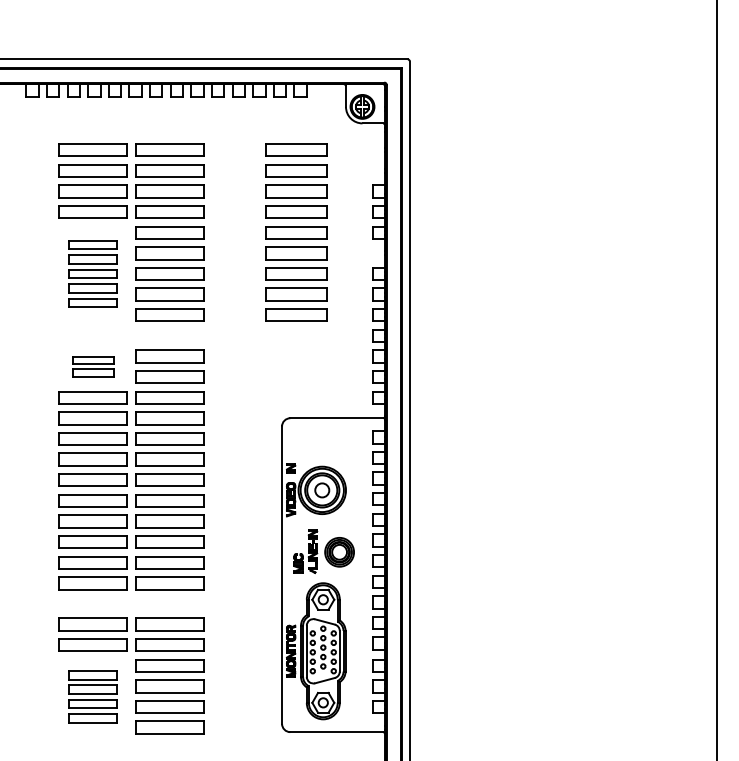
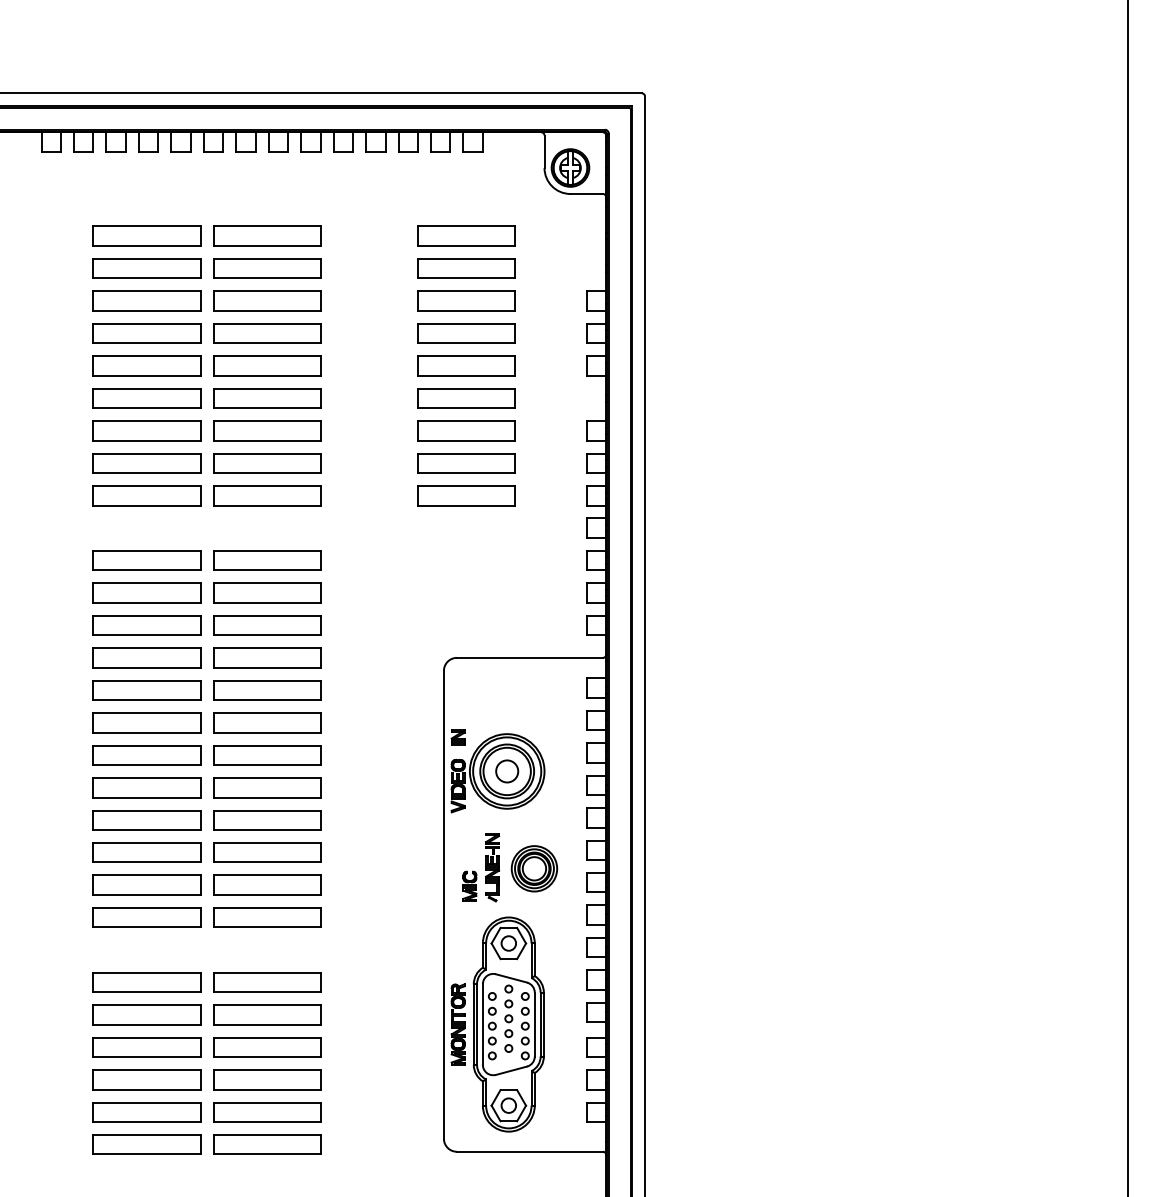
part: (92, 273) -> (145, 430), size x1.43
part: (92, 366) -> (145, 576), size x1.67
part: (92, 696) -> (145, 1095), size x1.43

